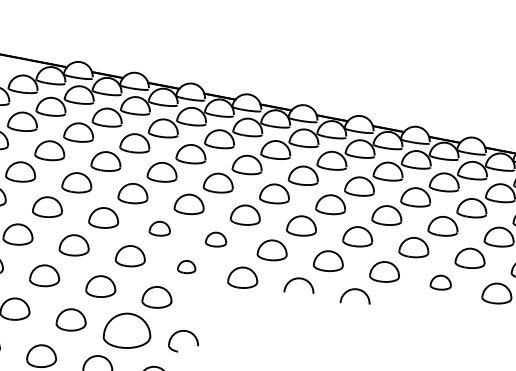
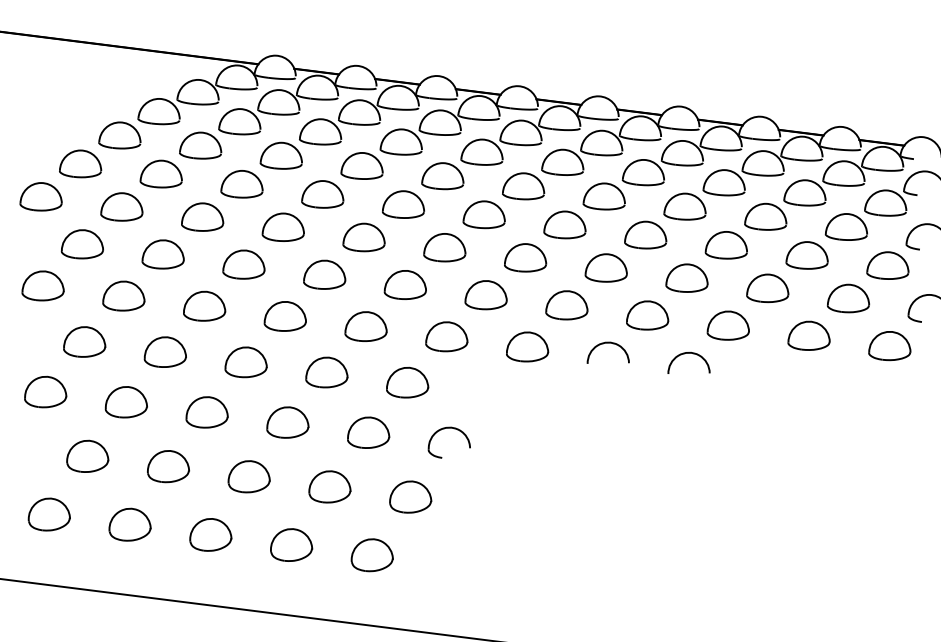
part: (159, 228) -> (404, 284), size x1.43
part: (215, 239) -> (485, 295), size x1.43
part: (186, 266) -> (446, 336), size x1.67
part: (440, 282) -> (808, 335), size x1.43
part: (127, 330) -> (368, 432), size x0.62

